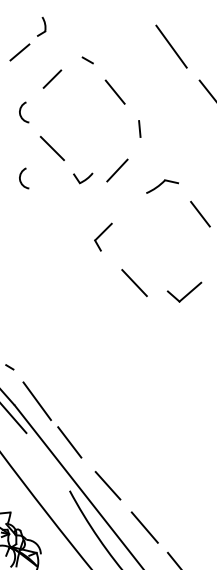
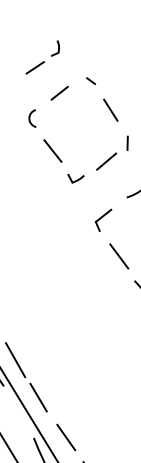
line: (117, 170) -> (106, 161), moved
arc: (21, 180) -> (24, 174), removed
part: (103, 236) -> (103, 219), moved
line: (134, 283) -> (119, 256), moved

